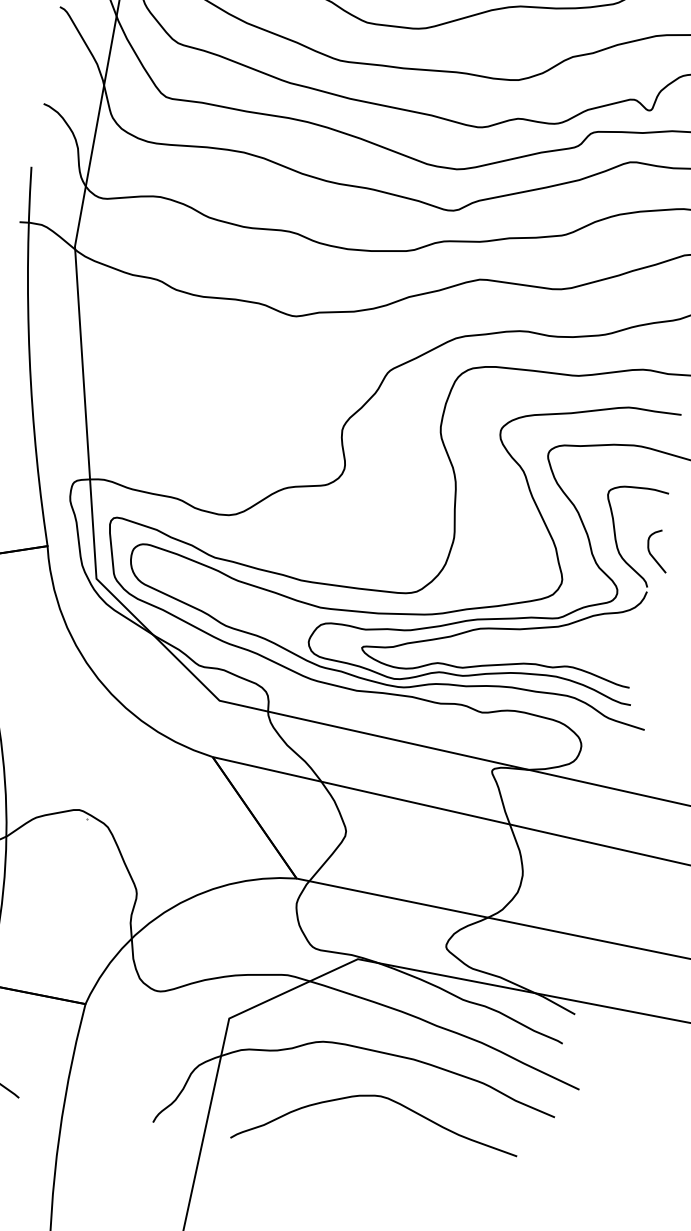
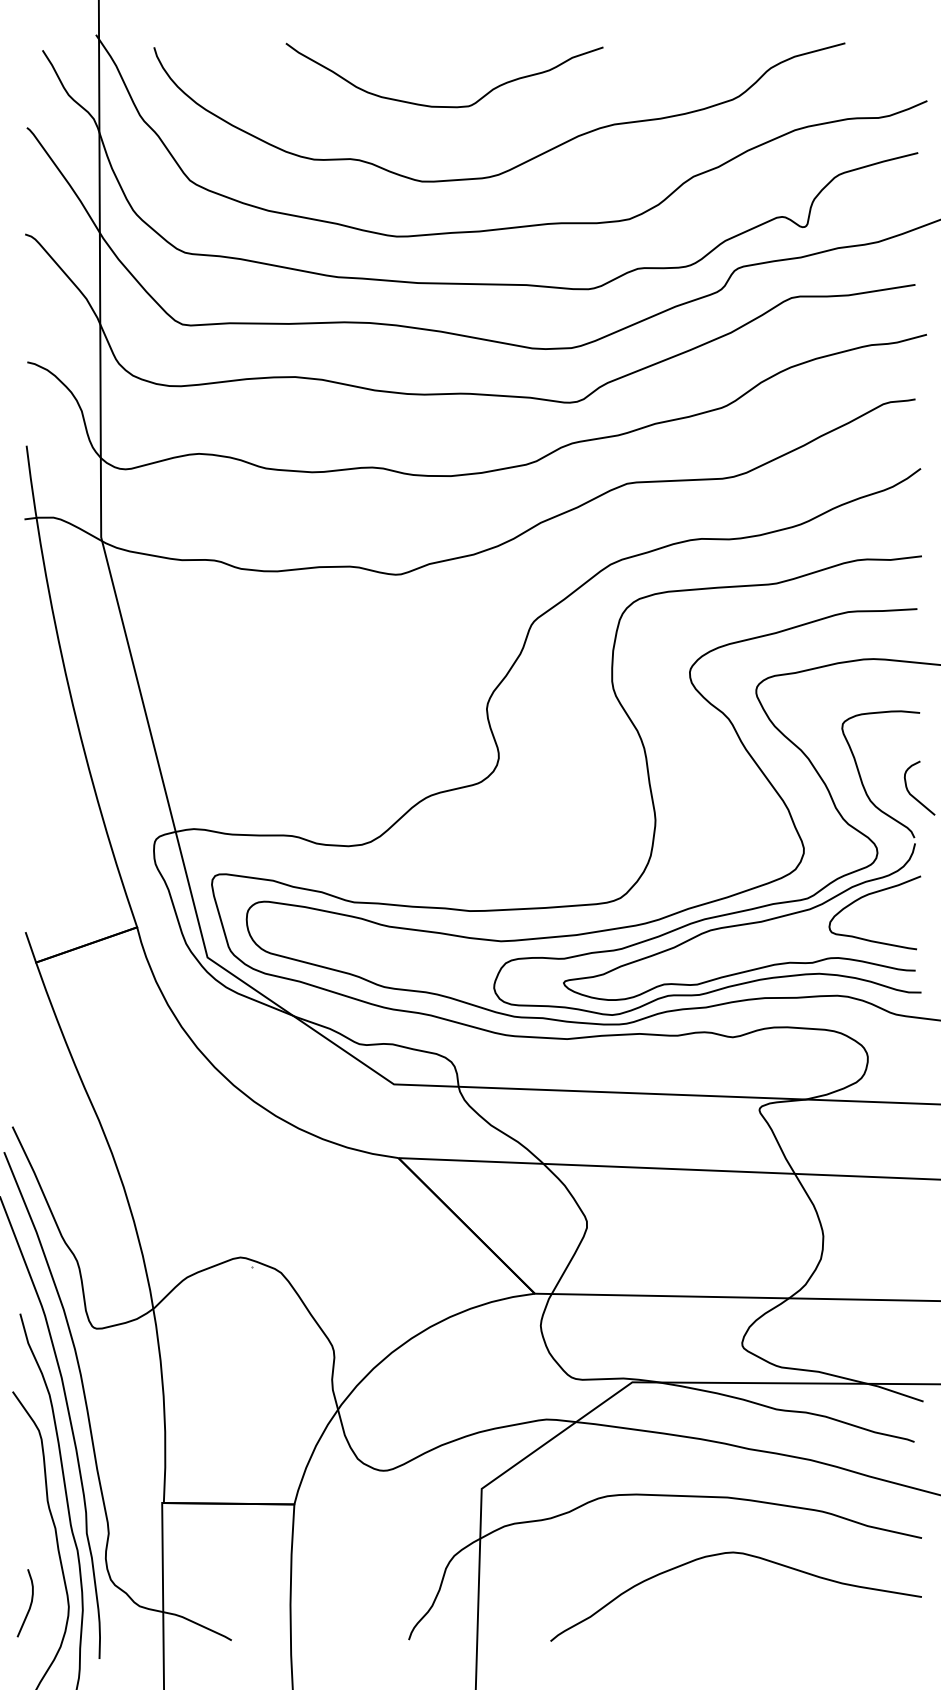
curve: (602, 624) -> (866, 896), added
curve: (389, 1100) -> (745, 1555), moved

